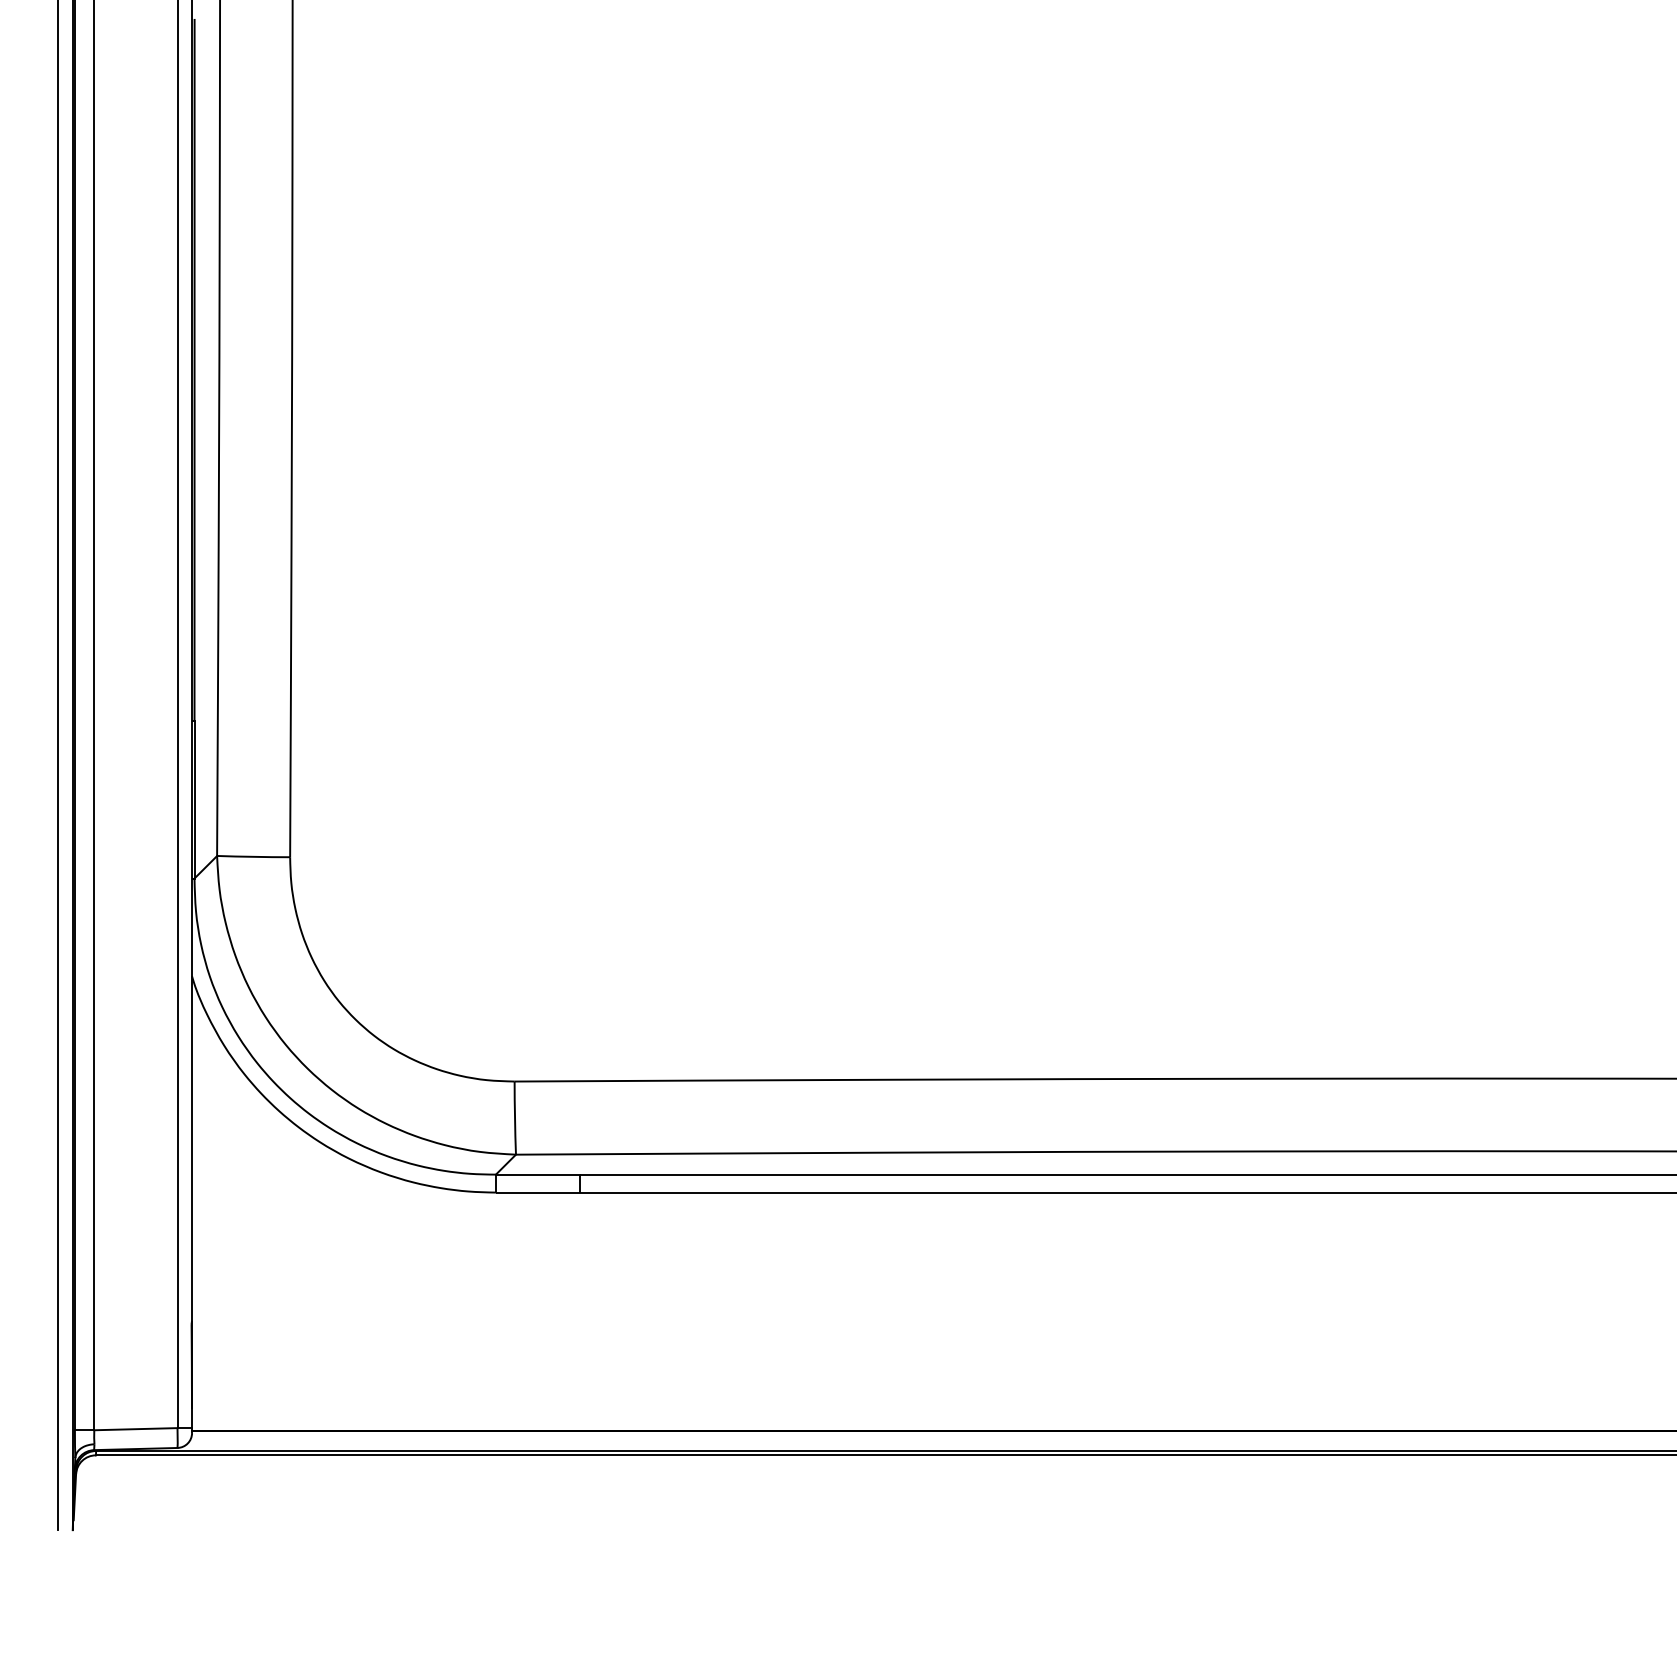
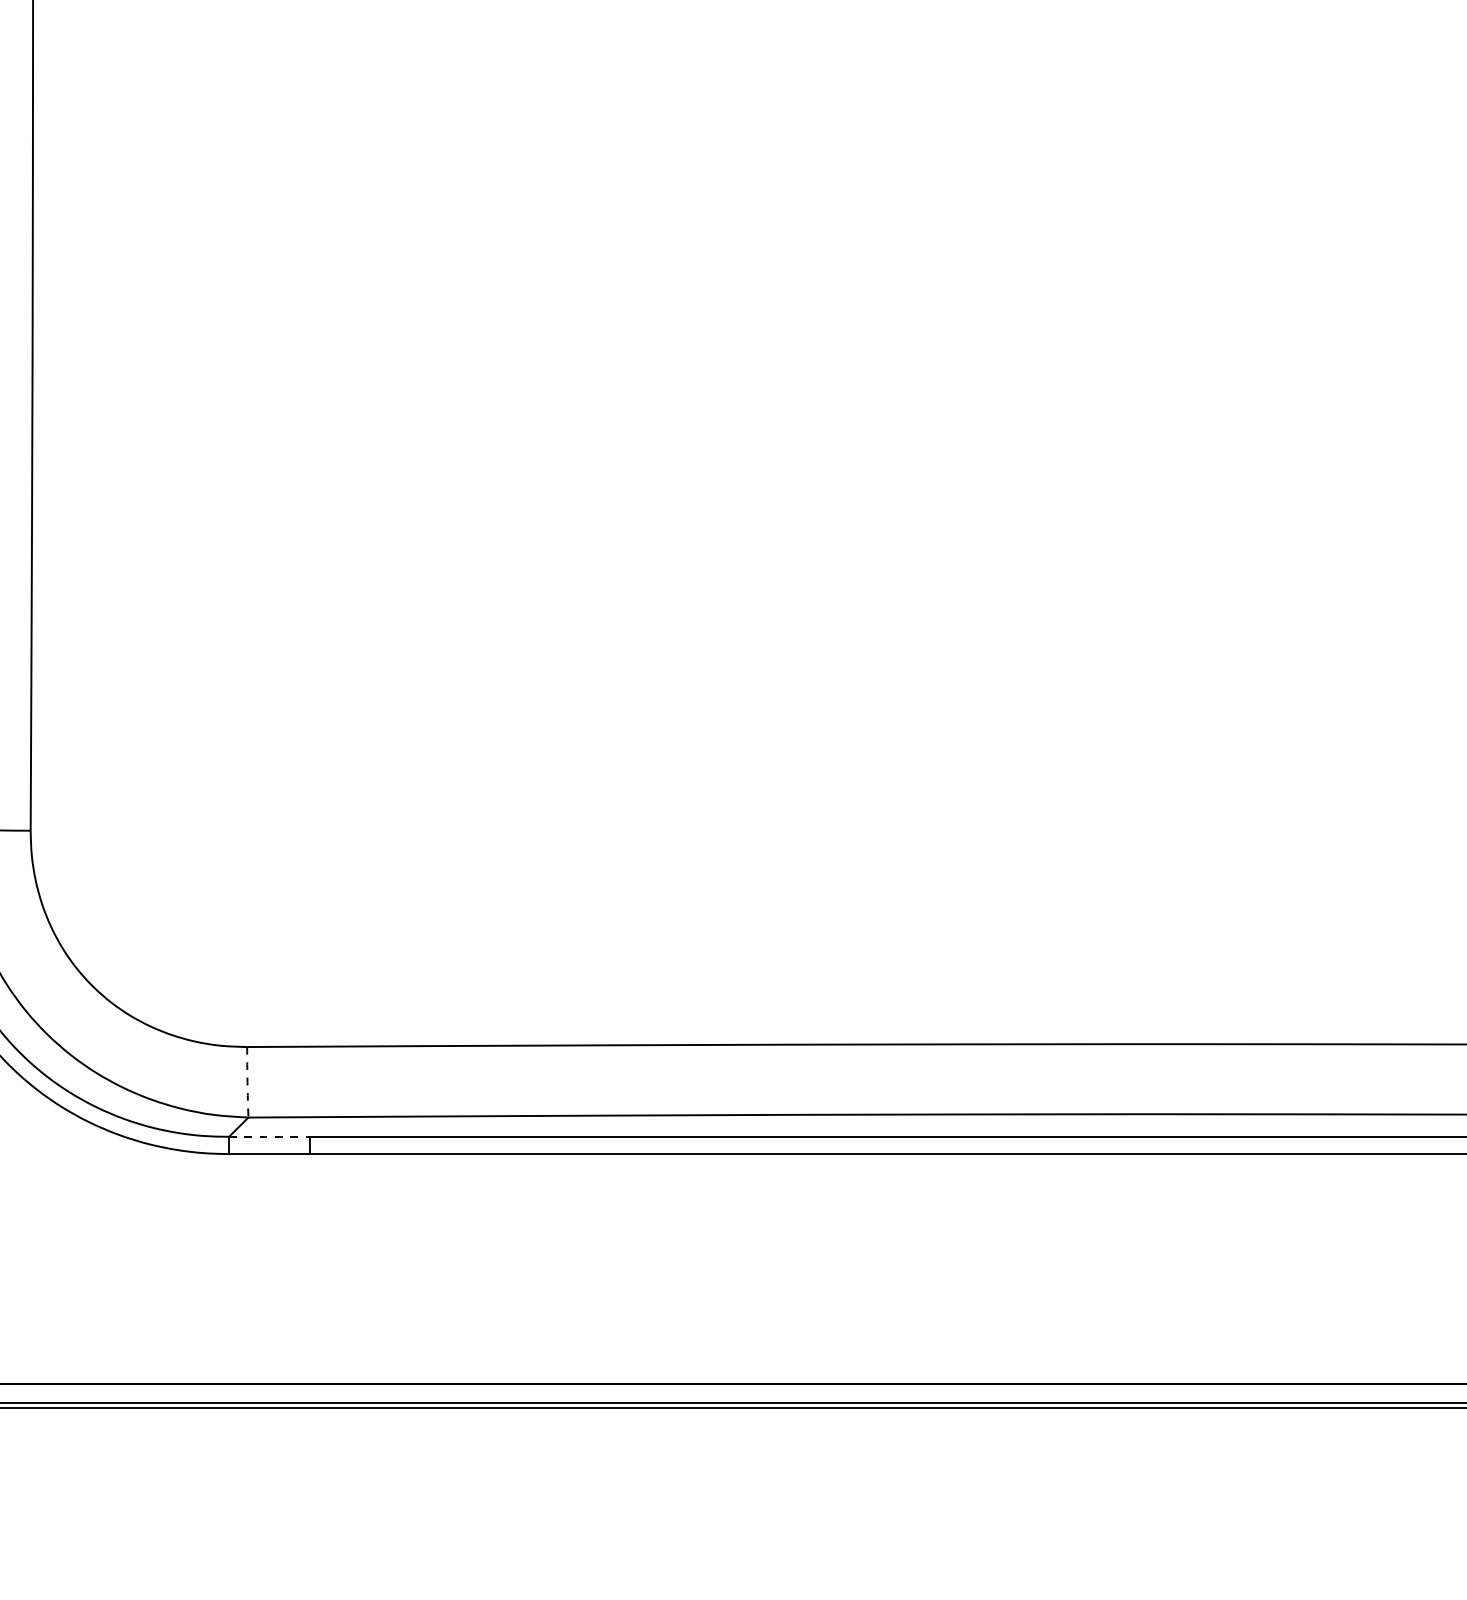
arc: (514, 1118) -> (247, 1082), solid -> dashed
line: (537, 1174) -> (269, 1136), solid -> dashed

